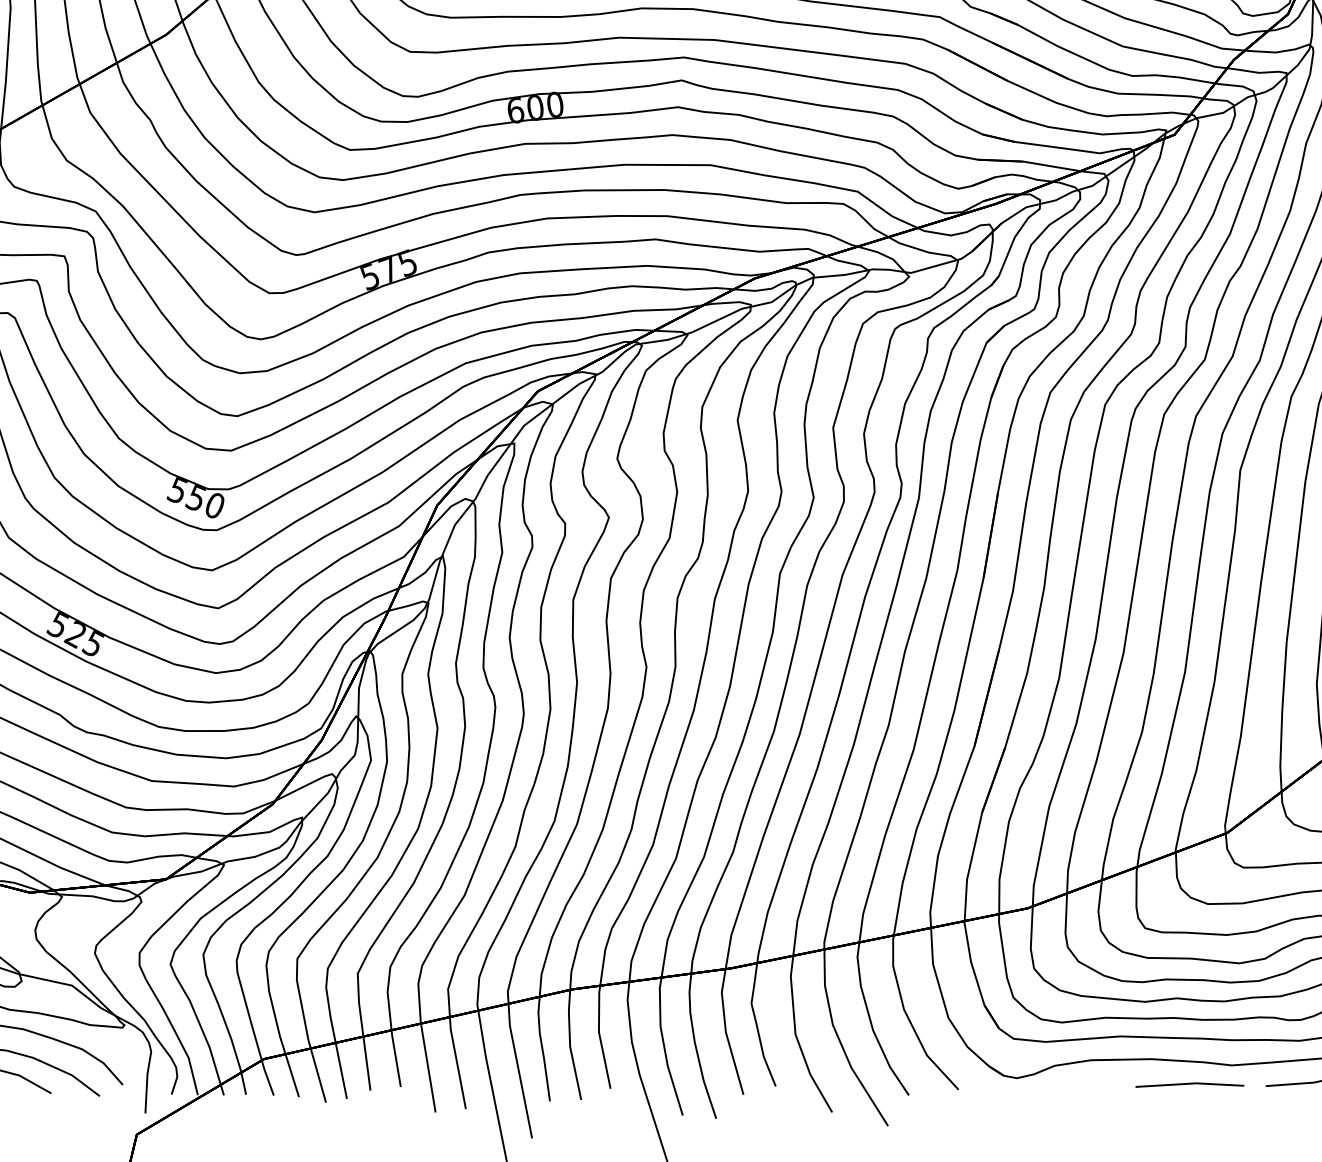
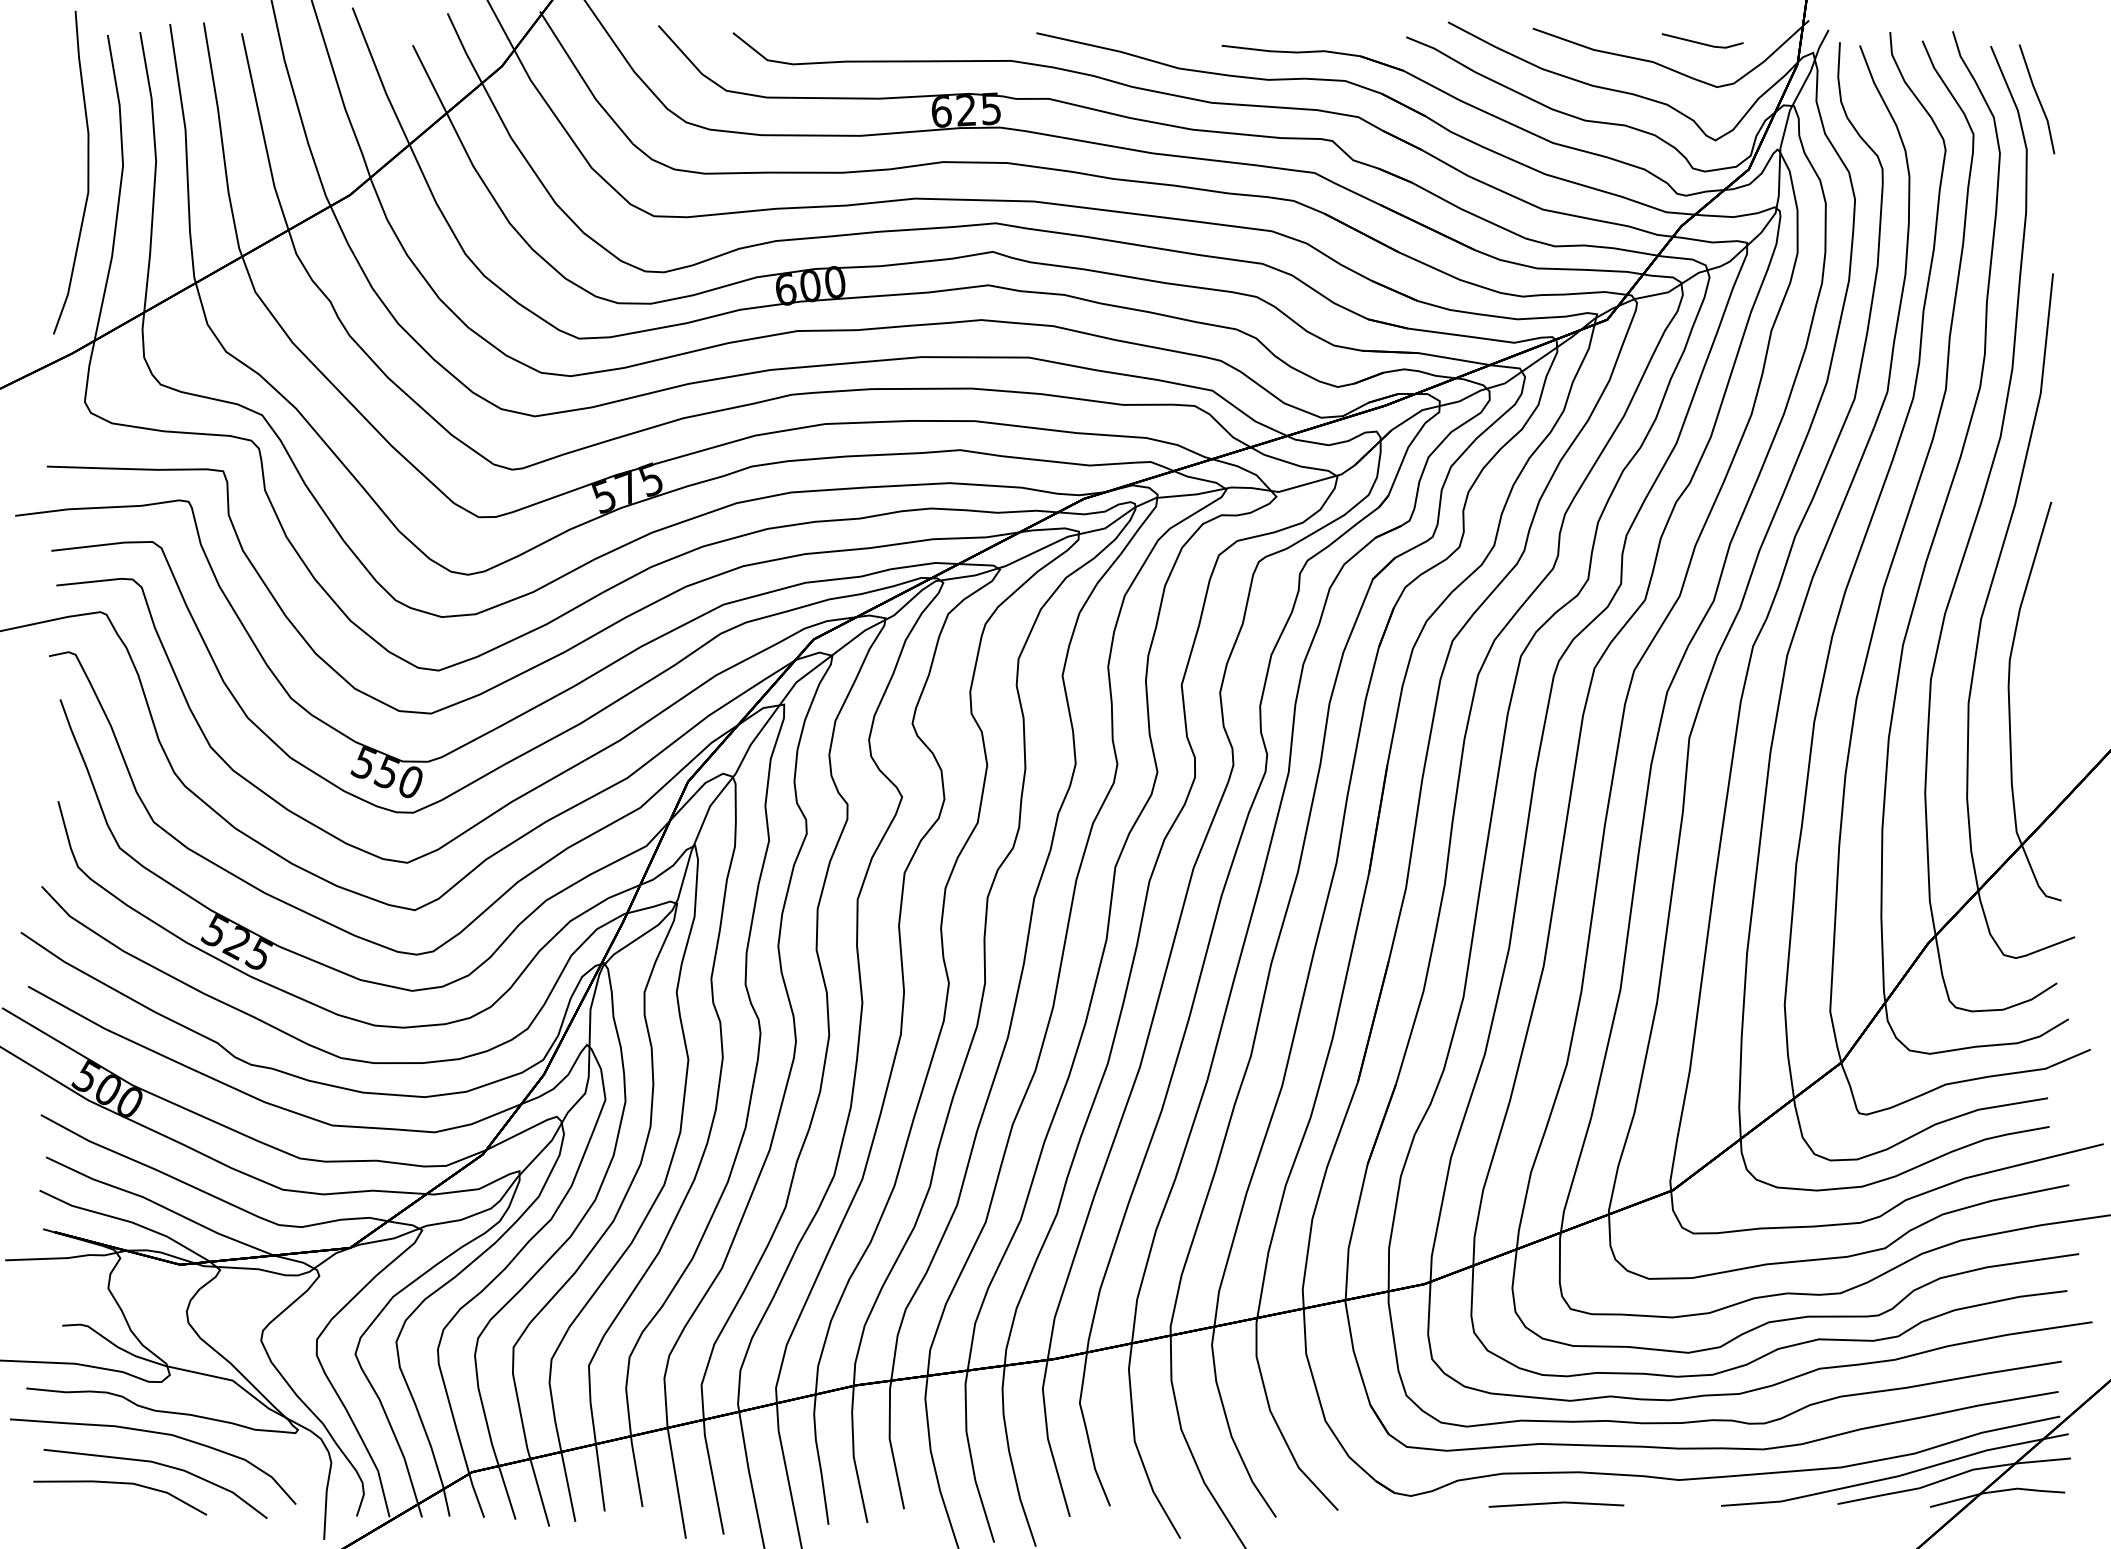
line: (1189, 1084) -> (1556, 1503), moved

